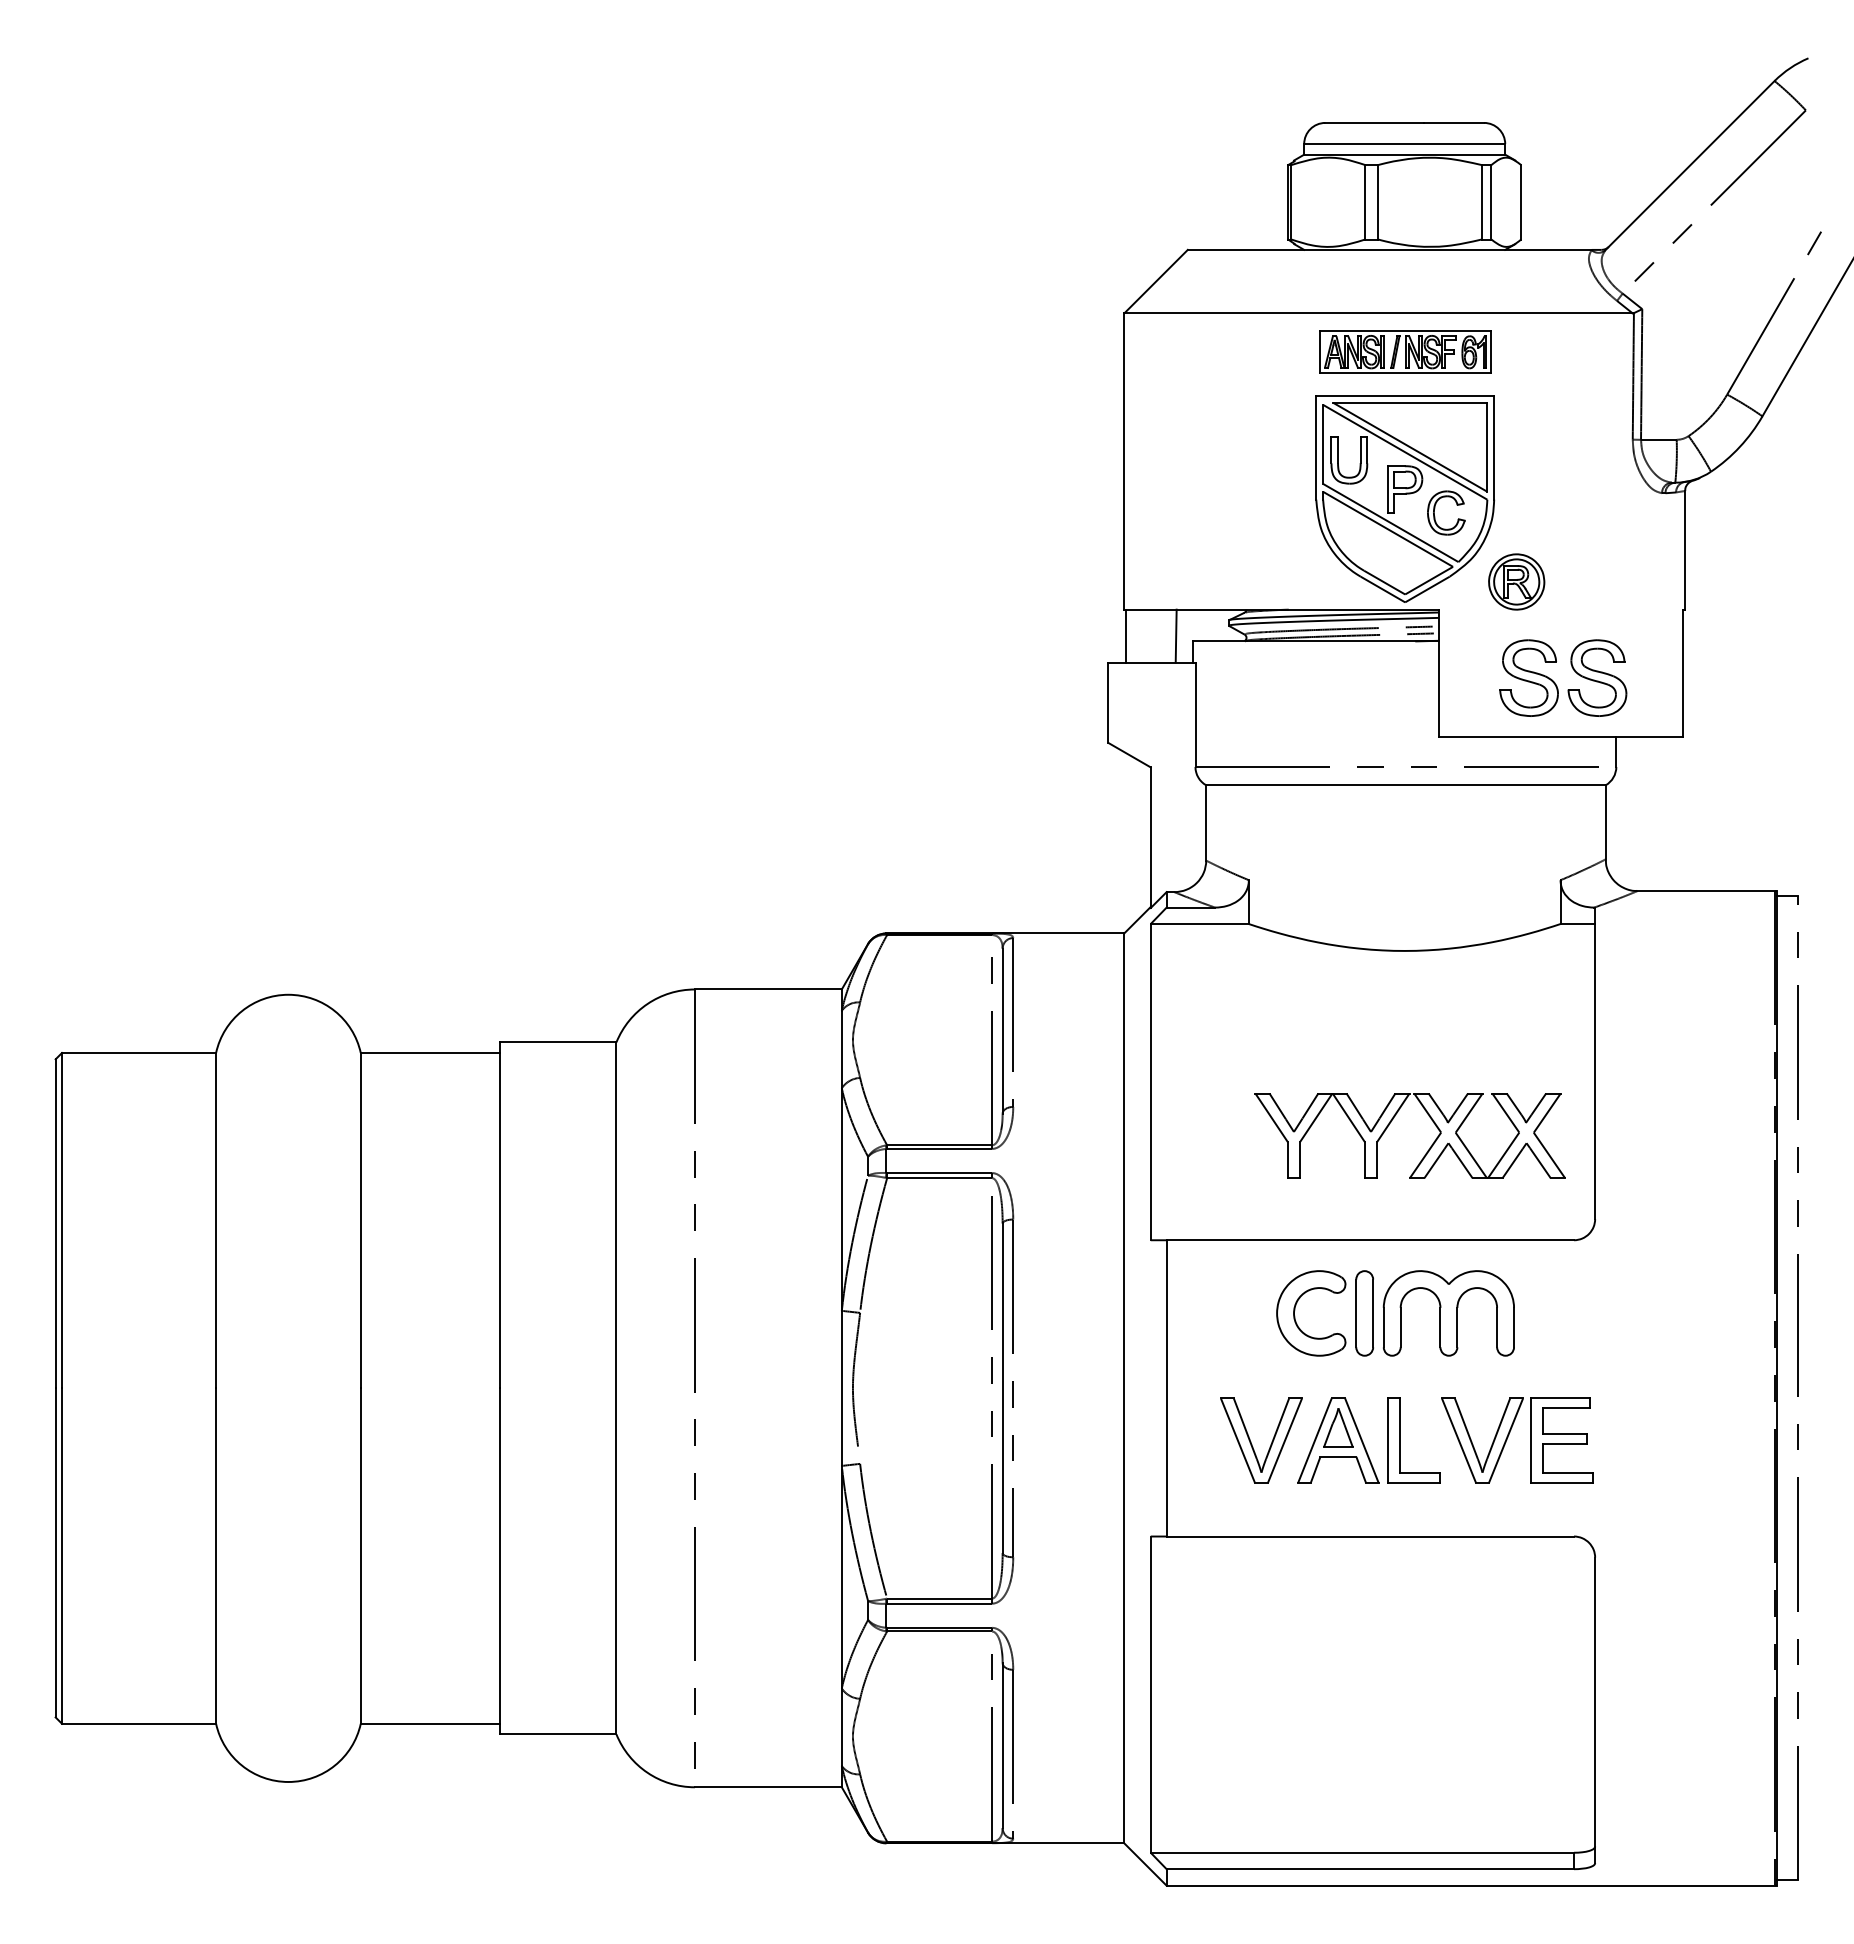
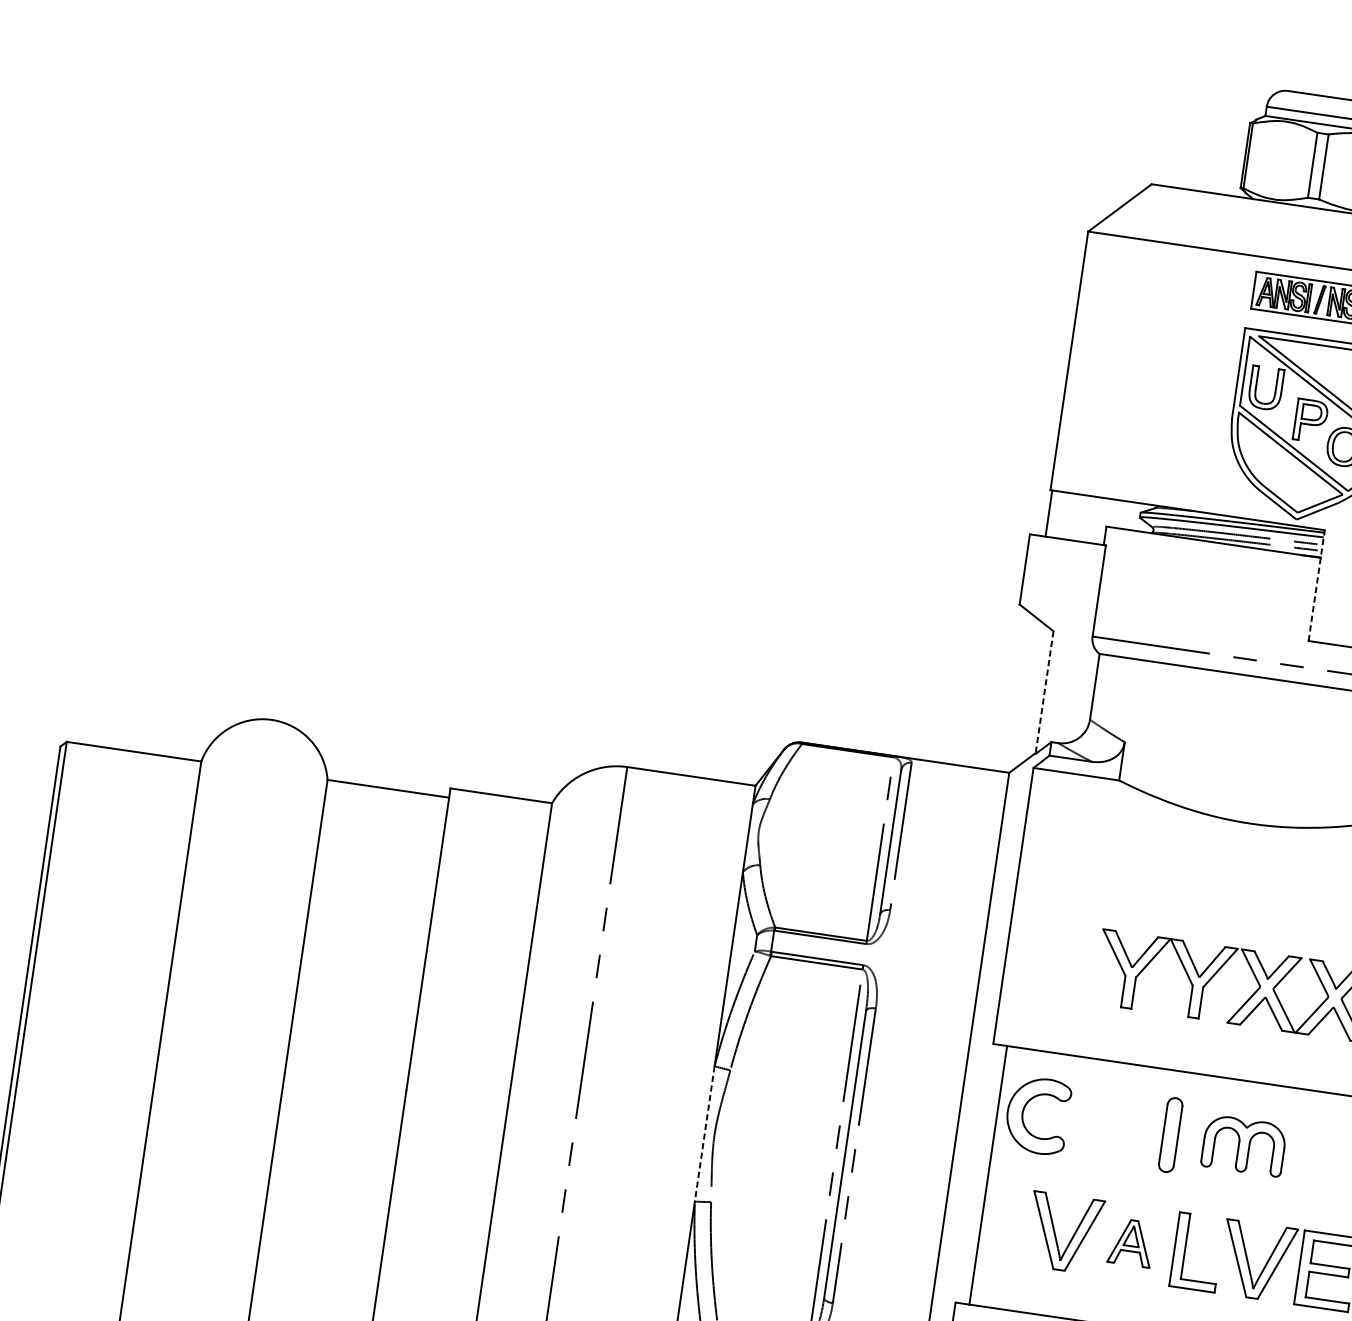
line: (1175, 635) -> (1091, 519), removed
line: (1438, 672) -> (1316, 585), solid -> dashed
line: (1150, 838) -> (1044, 693), solid -> dashed
part: (1295, 1310) -> (1024, 1111), moved
part: (1448, 1313) -> (1243, 1145), size x0.7
line: (841, 1388) -> (704, 1134), solid -> dashed
part: (1338, 1440) -> (1131, 1242), size x0.6

